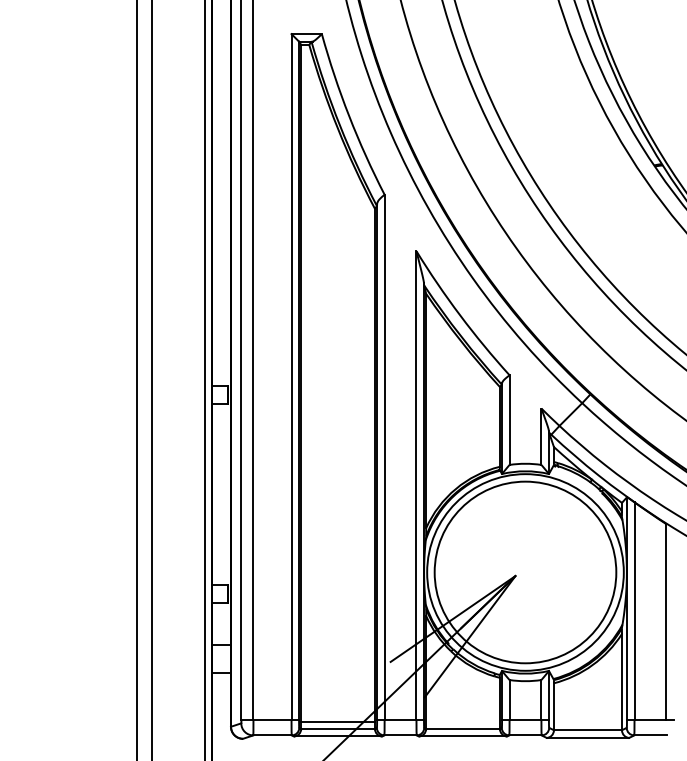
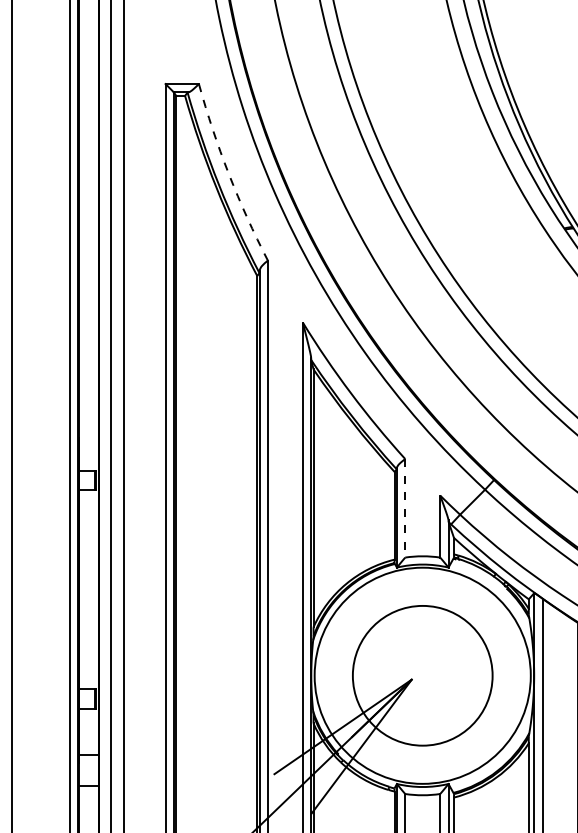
arc: (349, 116) -> (229, 174), solid -> dashed
line: (509, 420) -> (405, 508), solid -> dashed
circle: (525, 572) -> (422, 675), size x0.7

